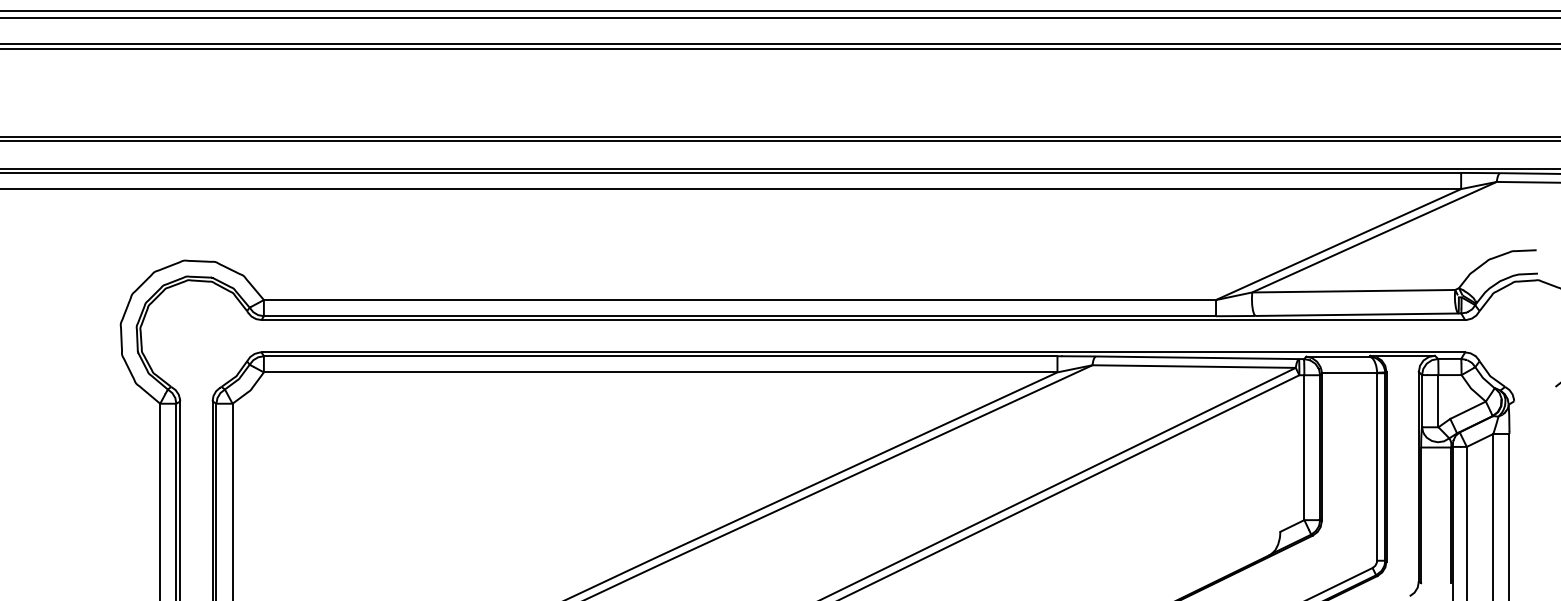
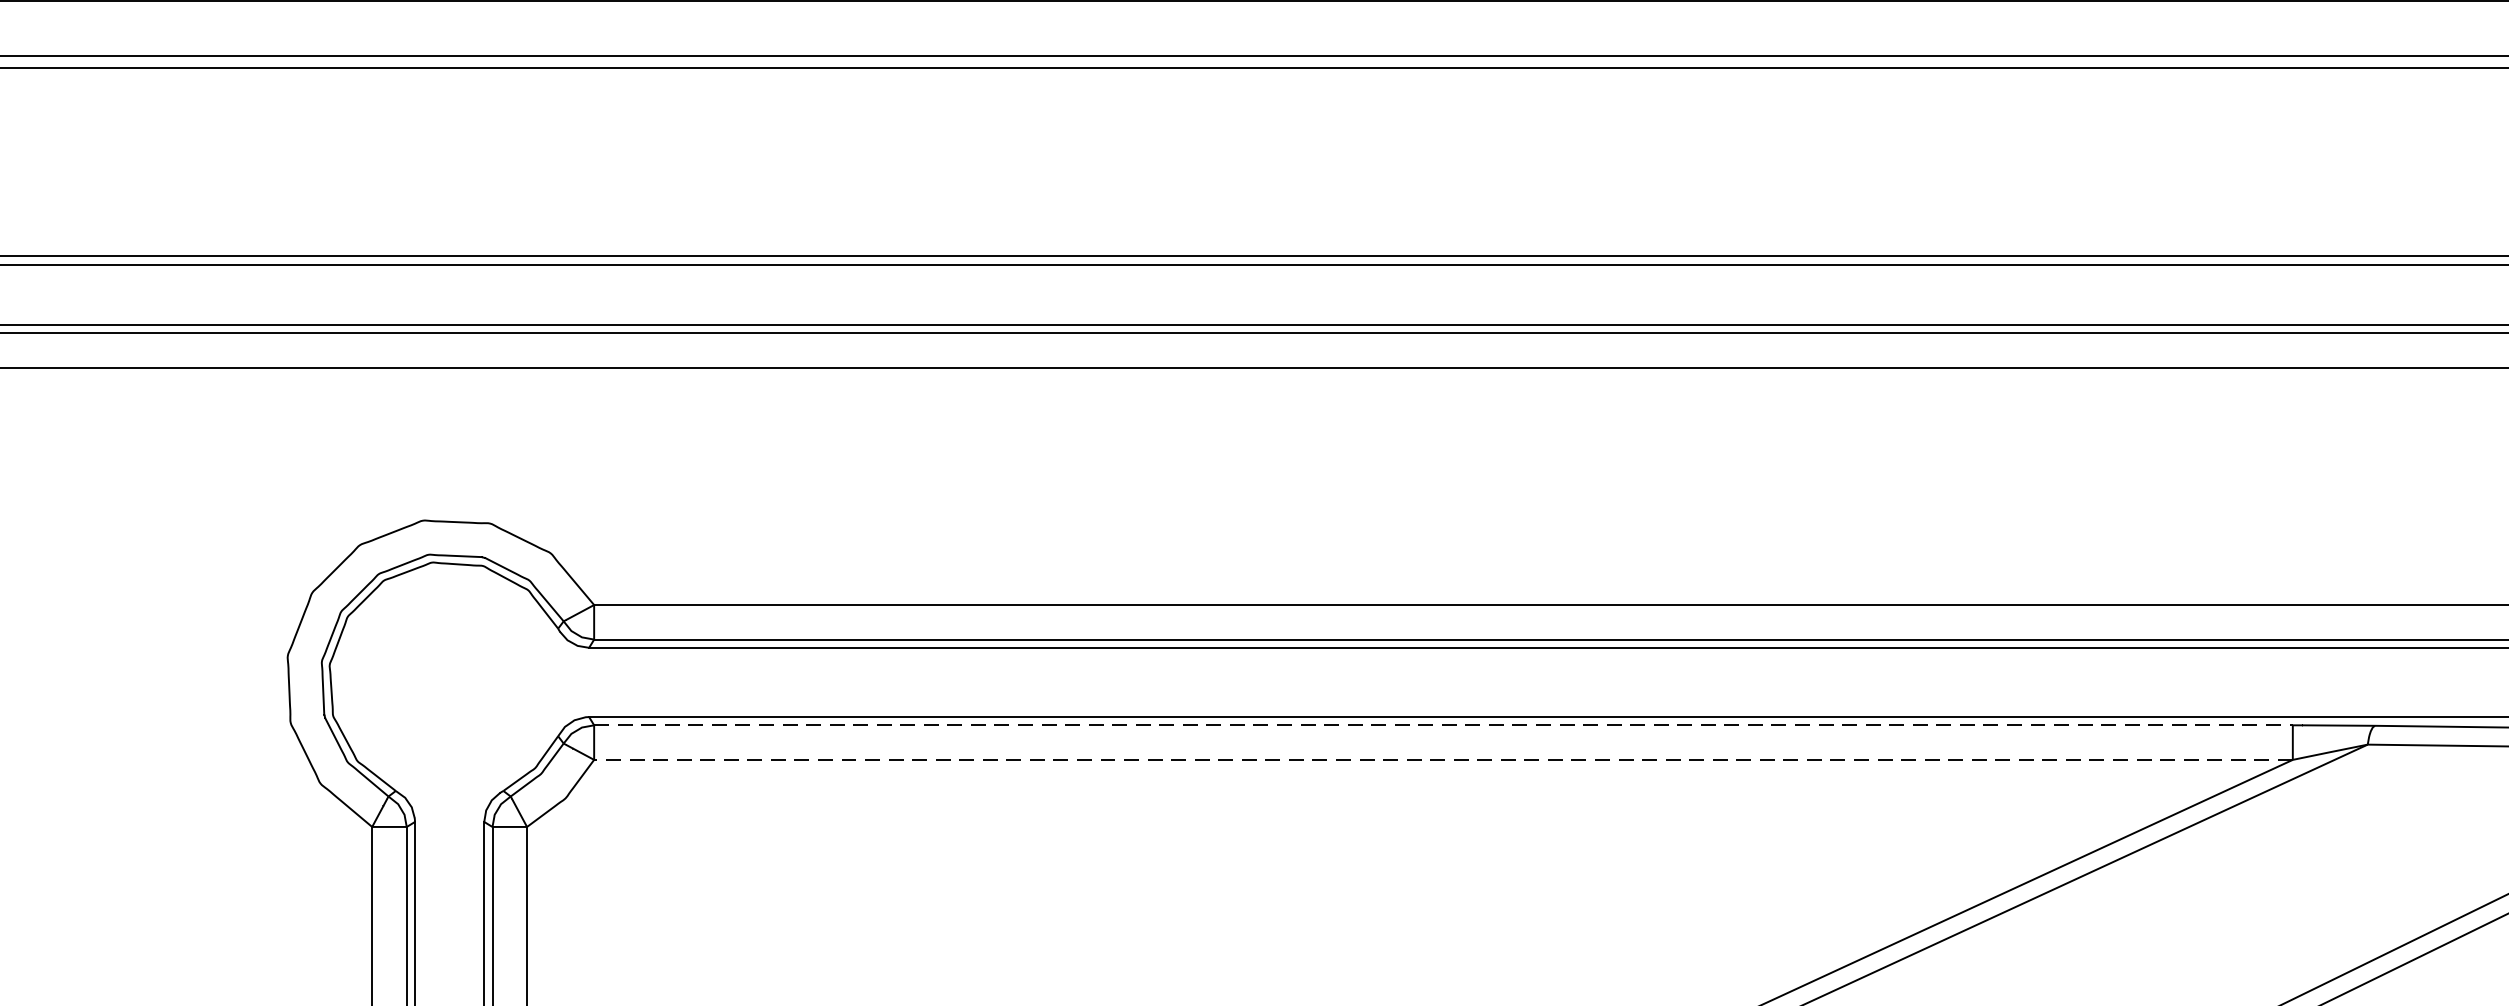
line: (660, 356) -> (1443, 725), solid -> dashed
line: (660, 372) -> (1443, 760), solid -> dashed

